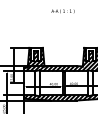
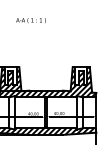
text: (62, 11) -> (30, 20), moved

